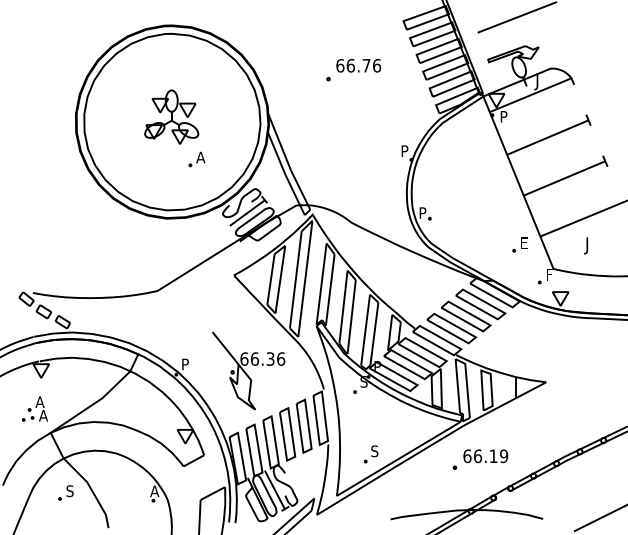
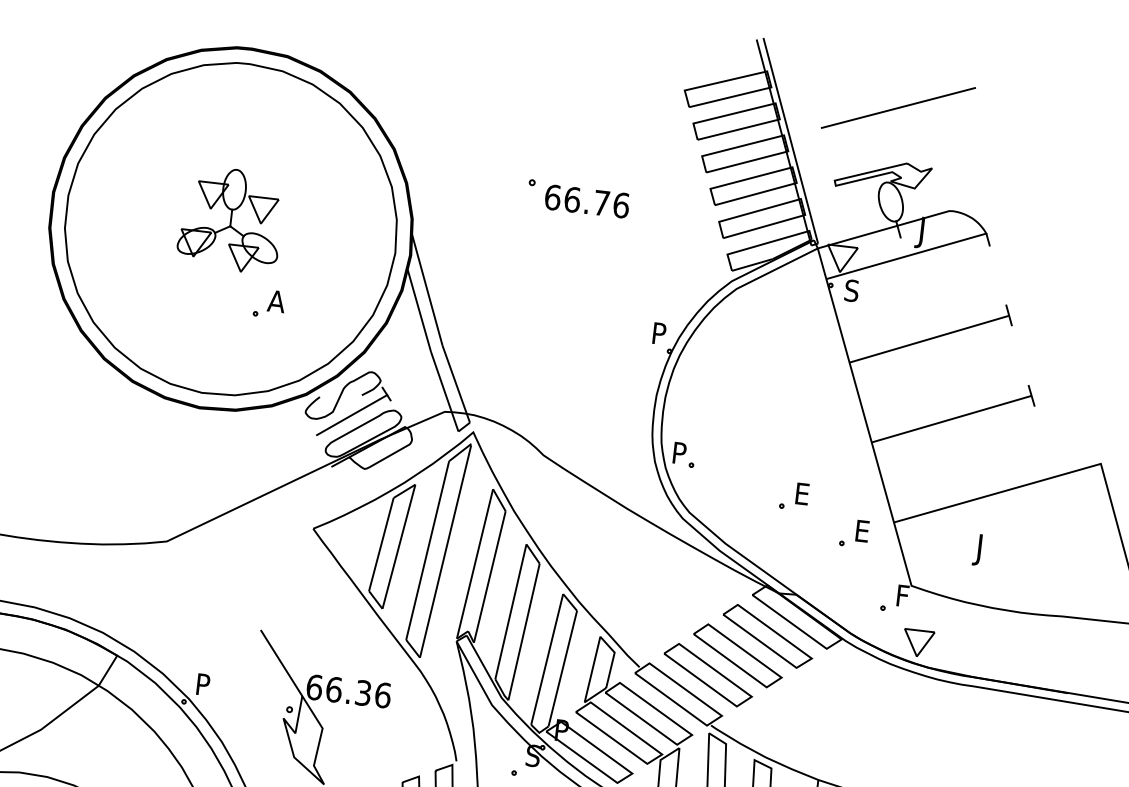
text: (358, 65) -> (586, 200), moved
text: (503, 116) -> (851, 290), P -> S
part: (485, 228) -> (793, 495), added

